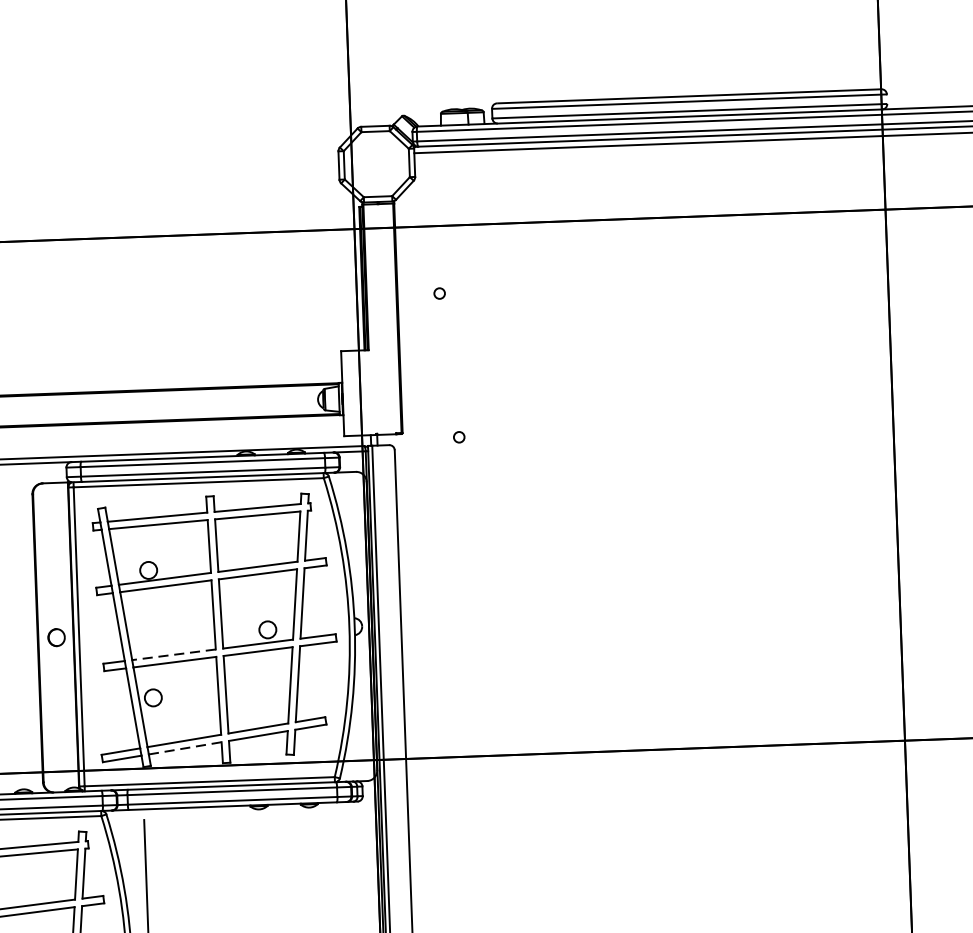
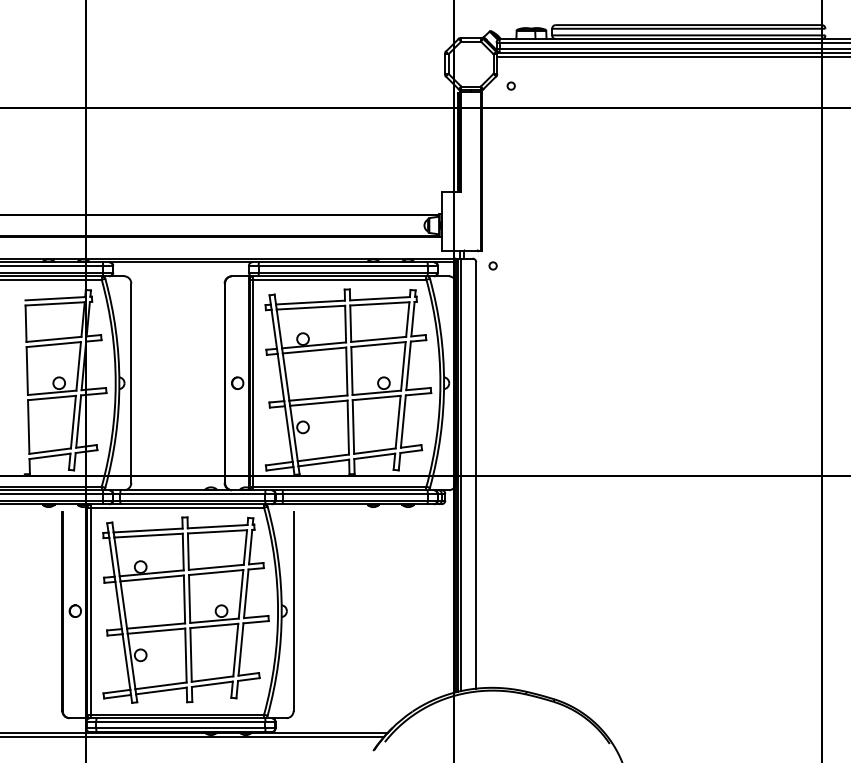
circle: (438, 292) -> (510, 85), moved
circle: (458, 436) -> (492, 265), moved
line: (172, 655) -> (317, 398), dashed -> solid
line: (184, 749) -> (323, 463), dashed -> solid

